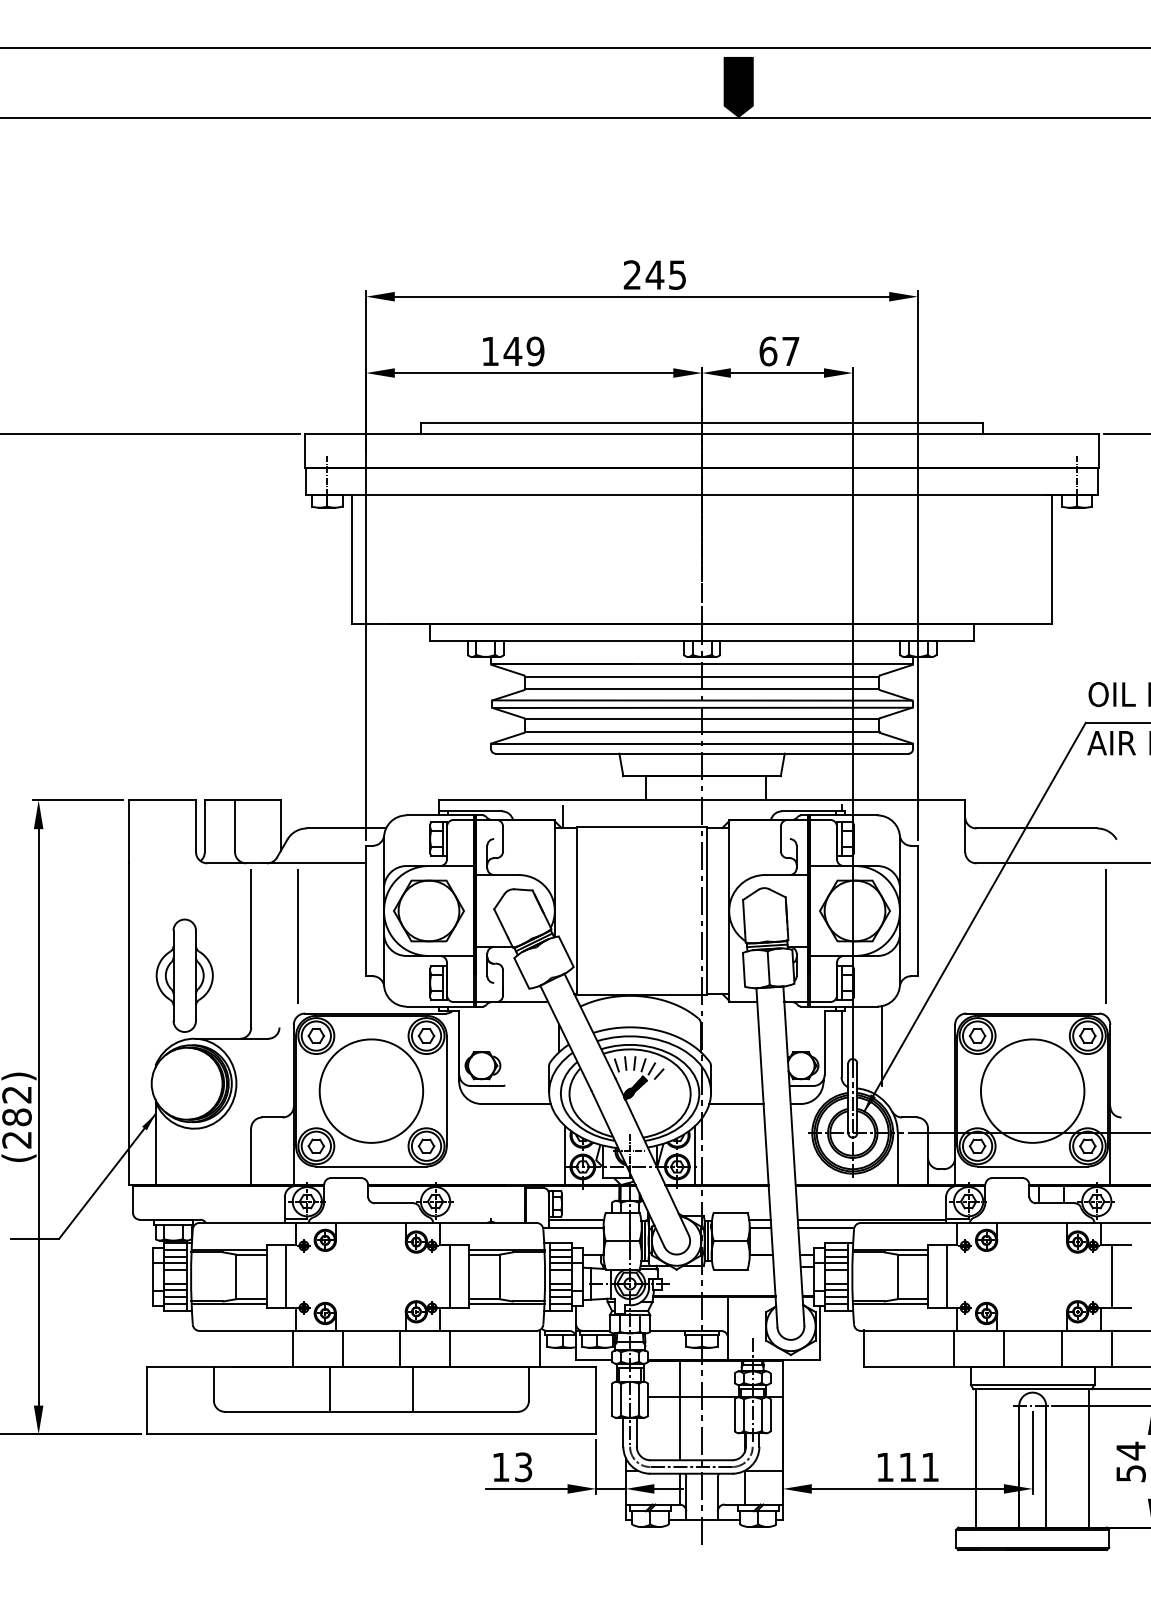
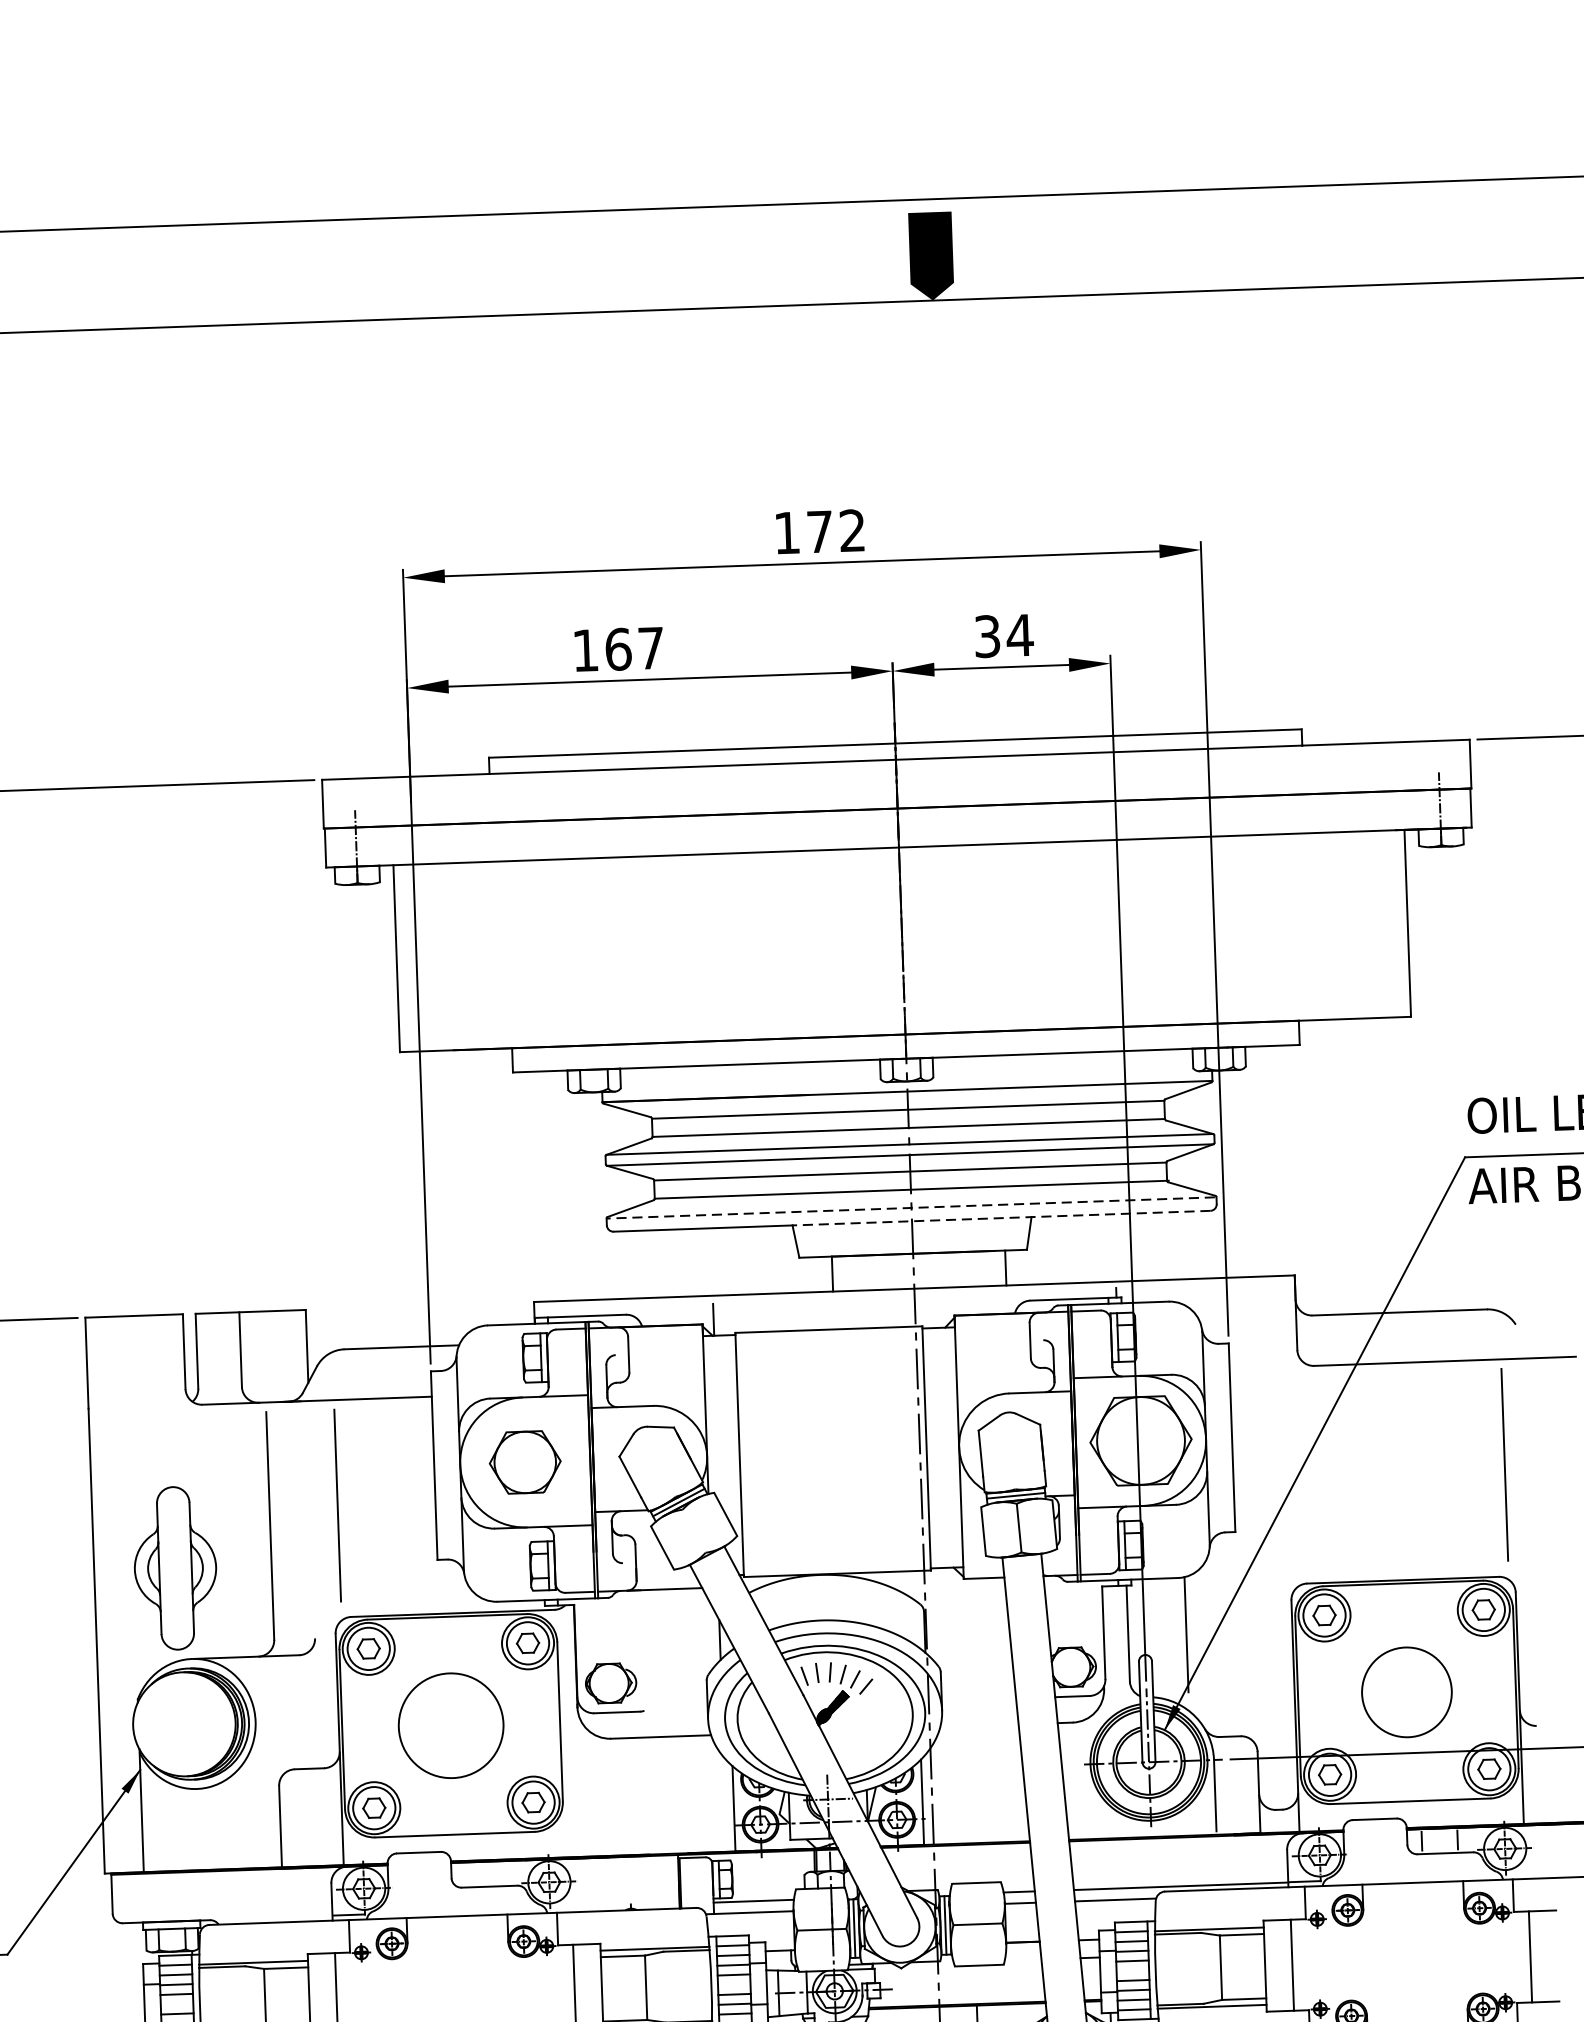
text: (654, 274) -> (819, 531), 245 -> 172
text: (523, 351) -> (633, 648), 149 -> 167
text: (779, 351) -> (1003, 636), 67 -> 34
line: (701, 744) -> (910, 1208), solid -> dashed
line: (763, 753) -> (1000, 1217), solid -> dashed
part: (428, 910) -> (524, 1461), size x0.7
circle: (371, 1090) -> (451, 1724), size x0.7
circle: (1032, 1090) -> (1406, 1691), size x0.6
line: (736, 1103) -> (979, 1725), removed

